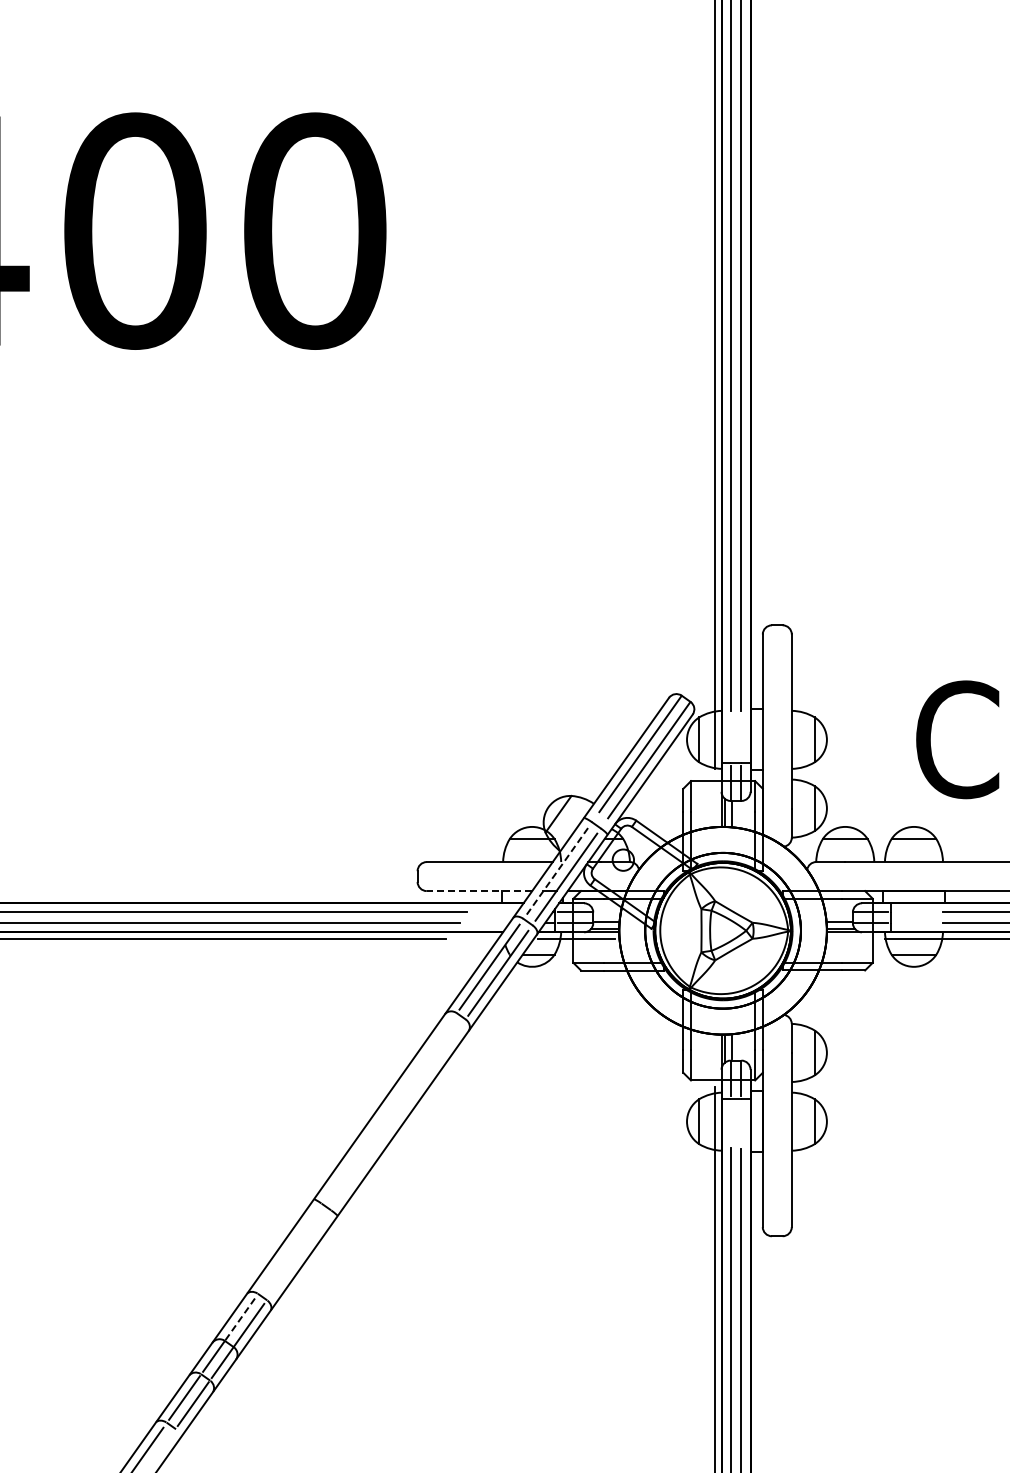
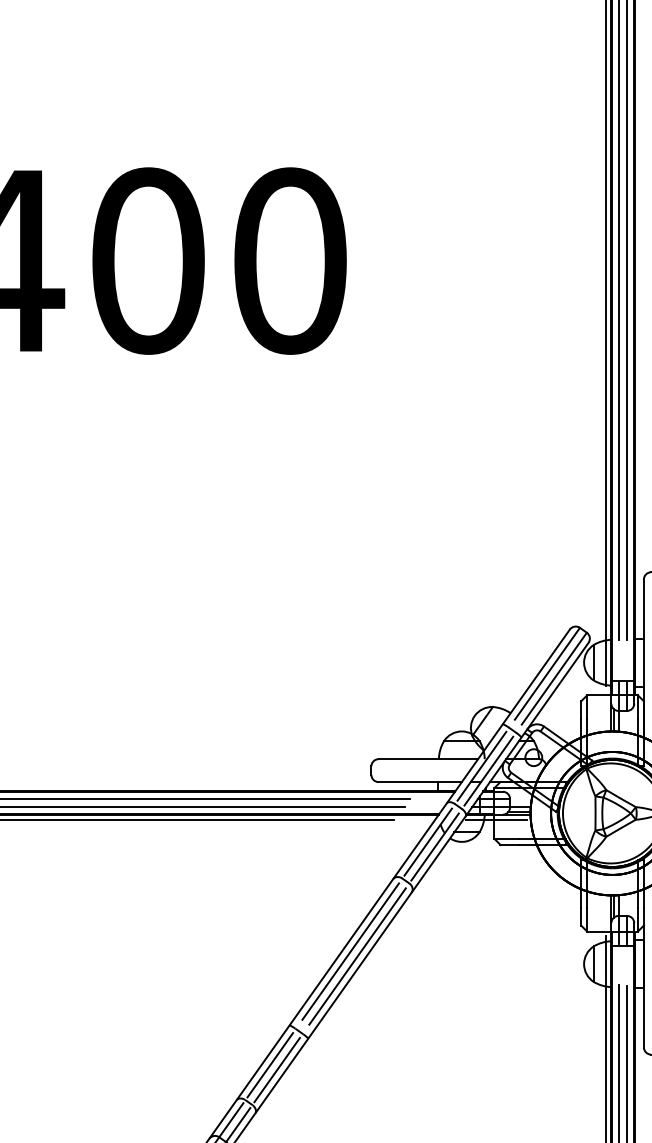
line: (557, 870) -> (481, 765), dashed -> solid
line: (479, 891) -> (420, 782), dashed -> solid
line: (391, 1105) -> (350, 951), added
line: (399, 1111) -> (357, 956), added
line: (289, 1249) -> (270, 1065), added
line: (298, 1255) -> (277, 1069), added
line: (240, 1318) -> (231, 1119), dashed -> solid

